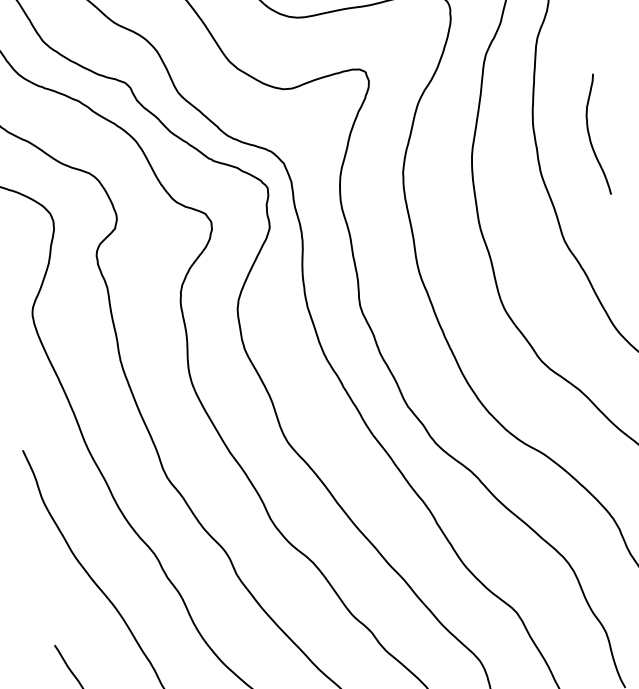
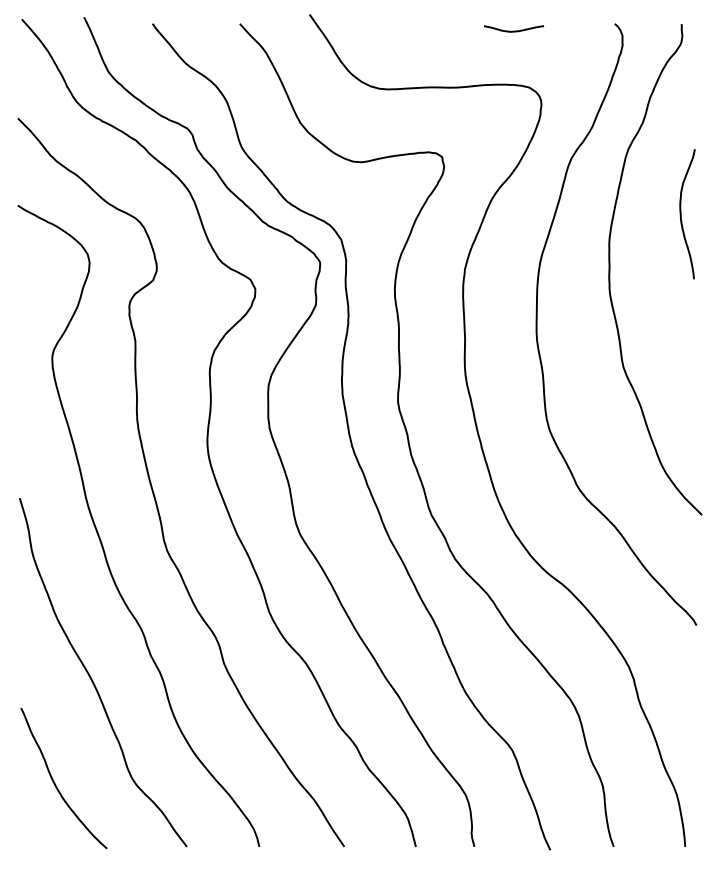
curve: (590, 136) -> (681, 214), moved

